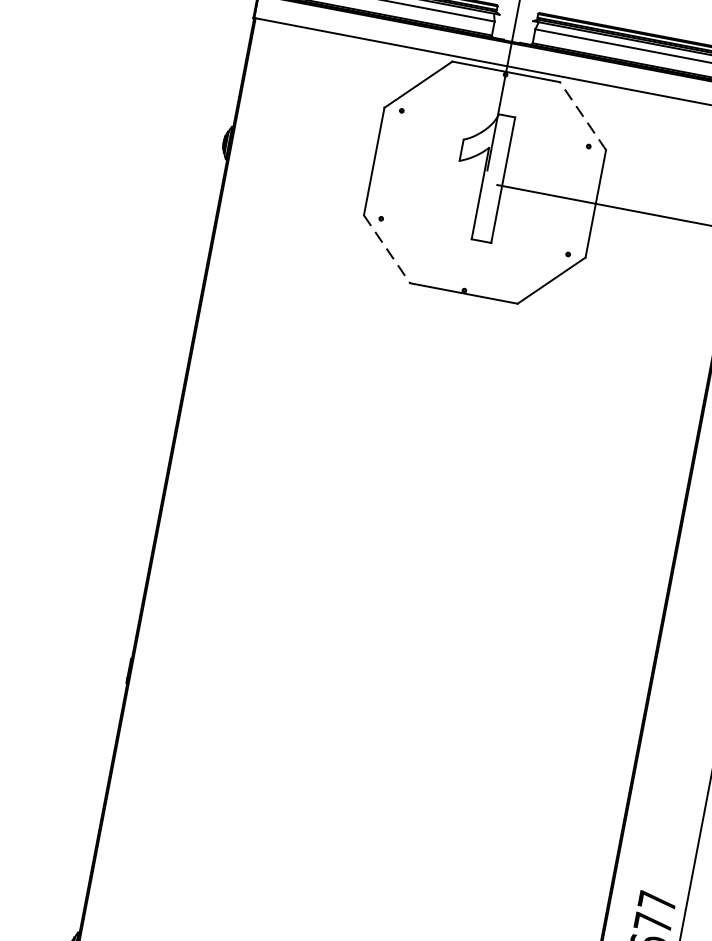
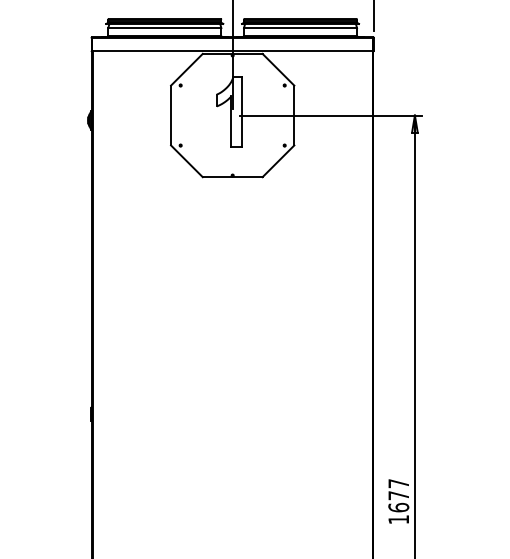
line: (583, 115) -> (278, 69), dashed -> solid
line: (388, 249) -> (187, 161), dashed -> solid

